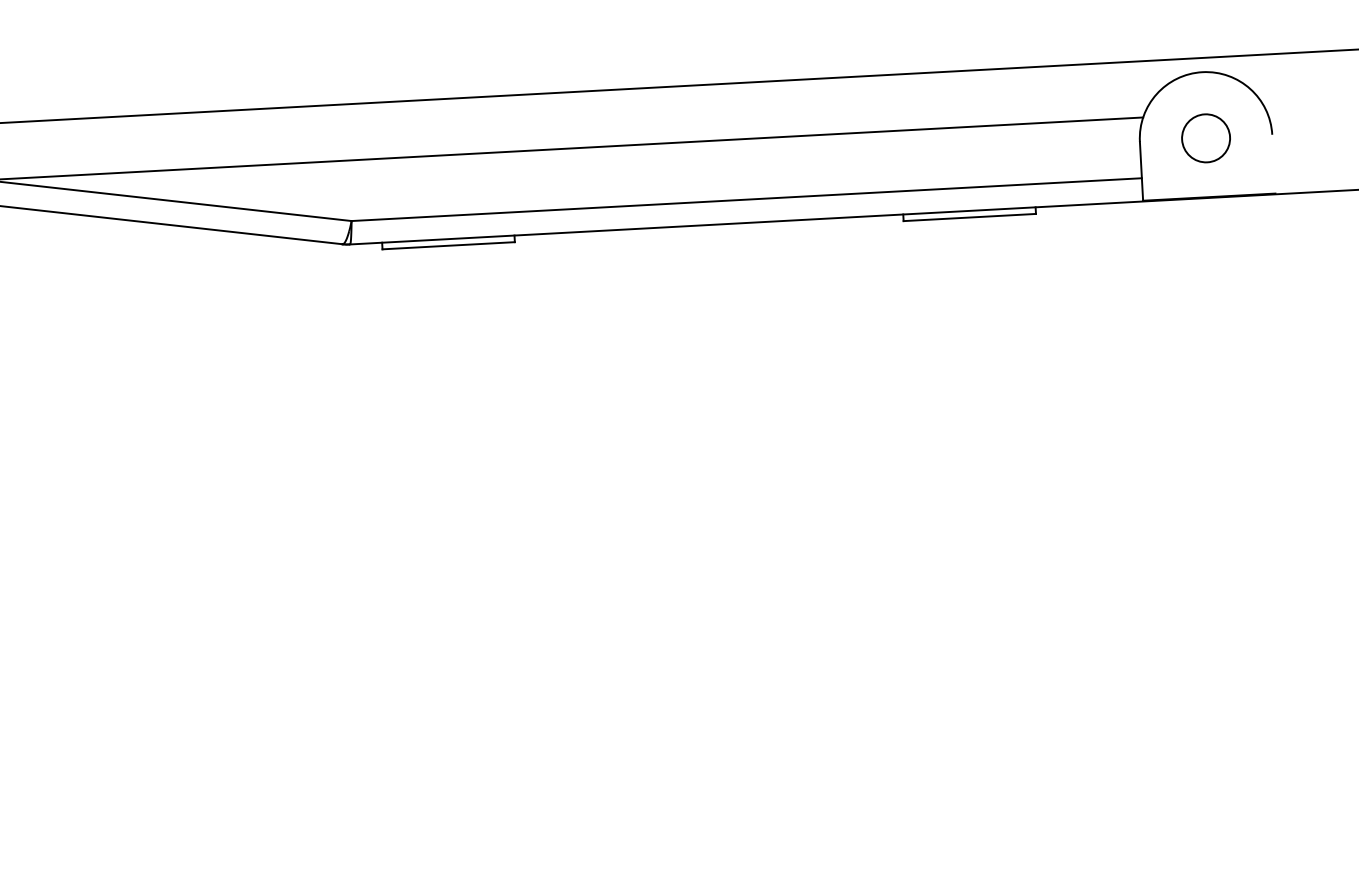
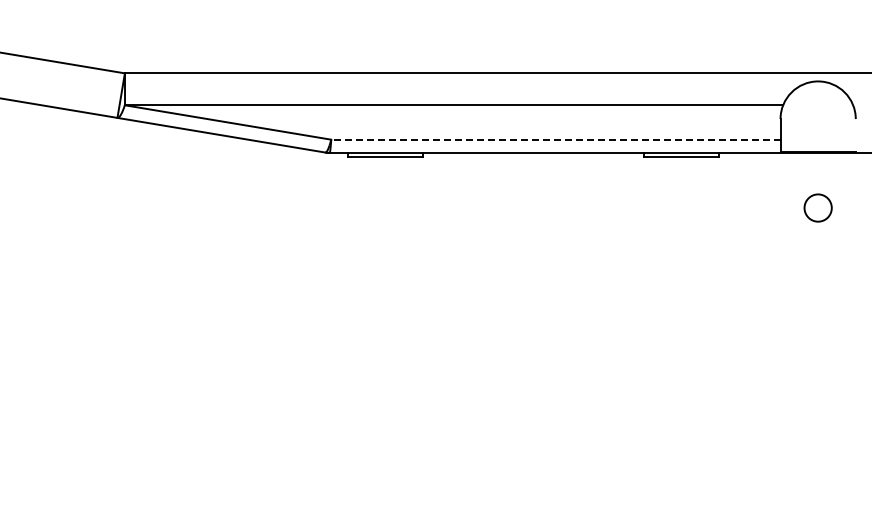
circle: (1204, 137) -> (817, 207), moved
line: (746, 199) -> (555, 139), solid -> dashed

